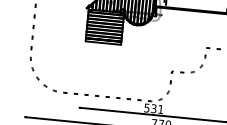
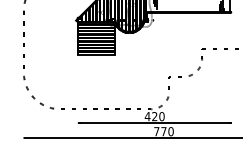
text: (153, 108) -> (154, 116), 531 -> 420

